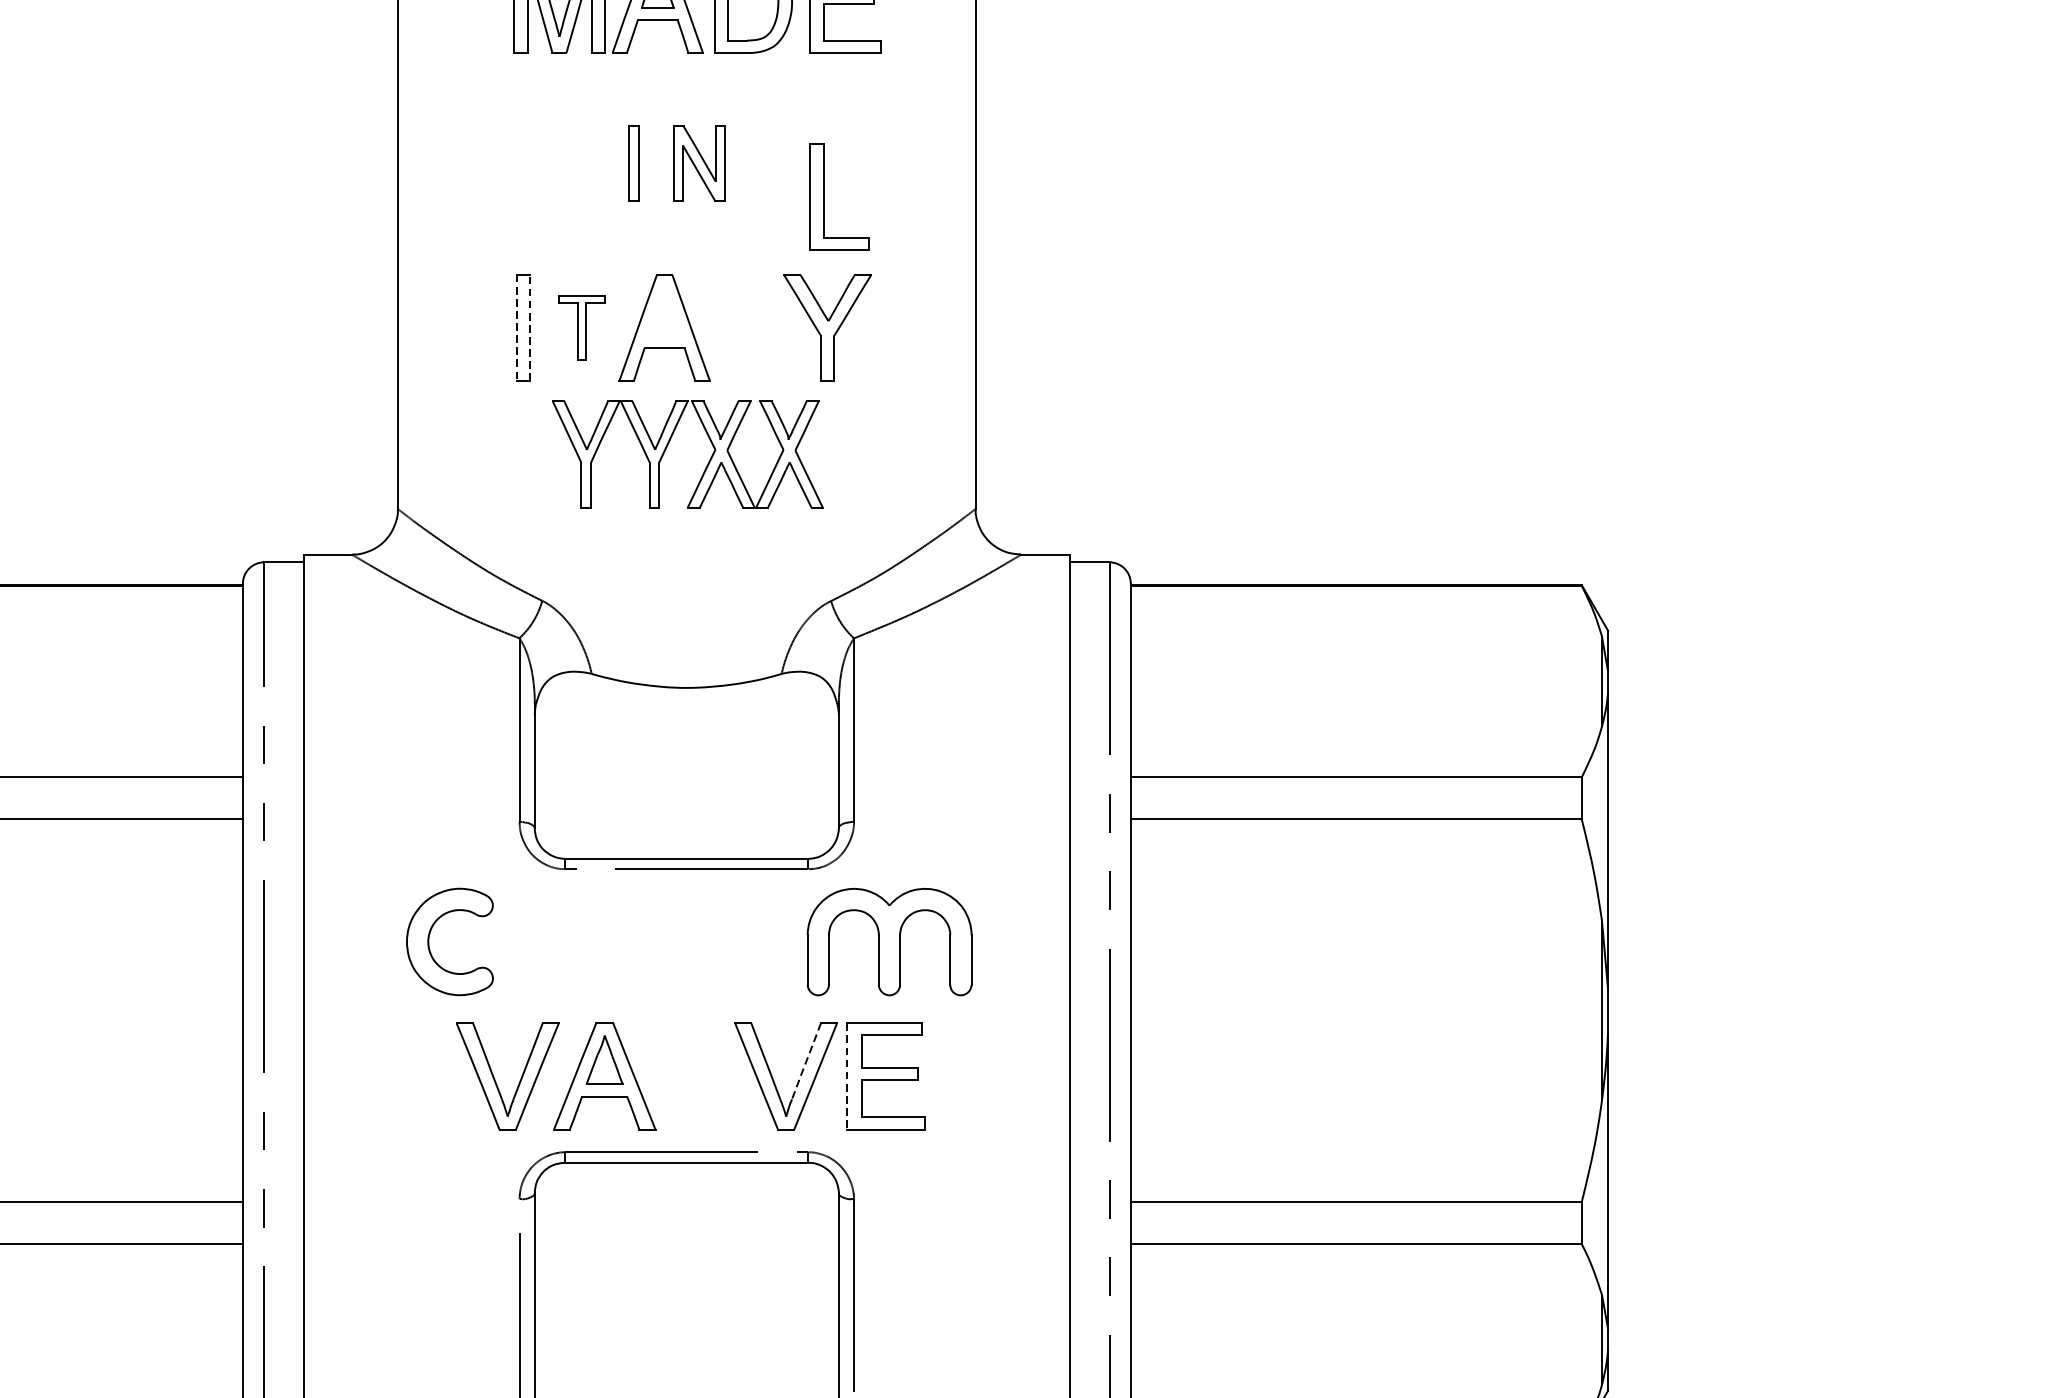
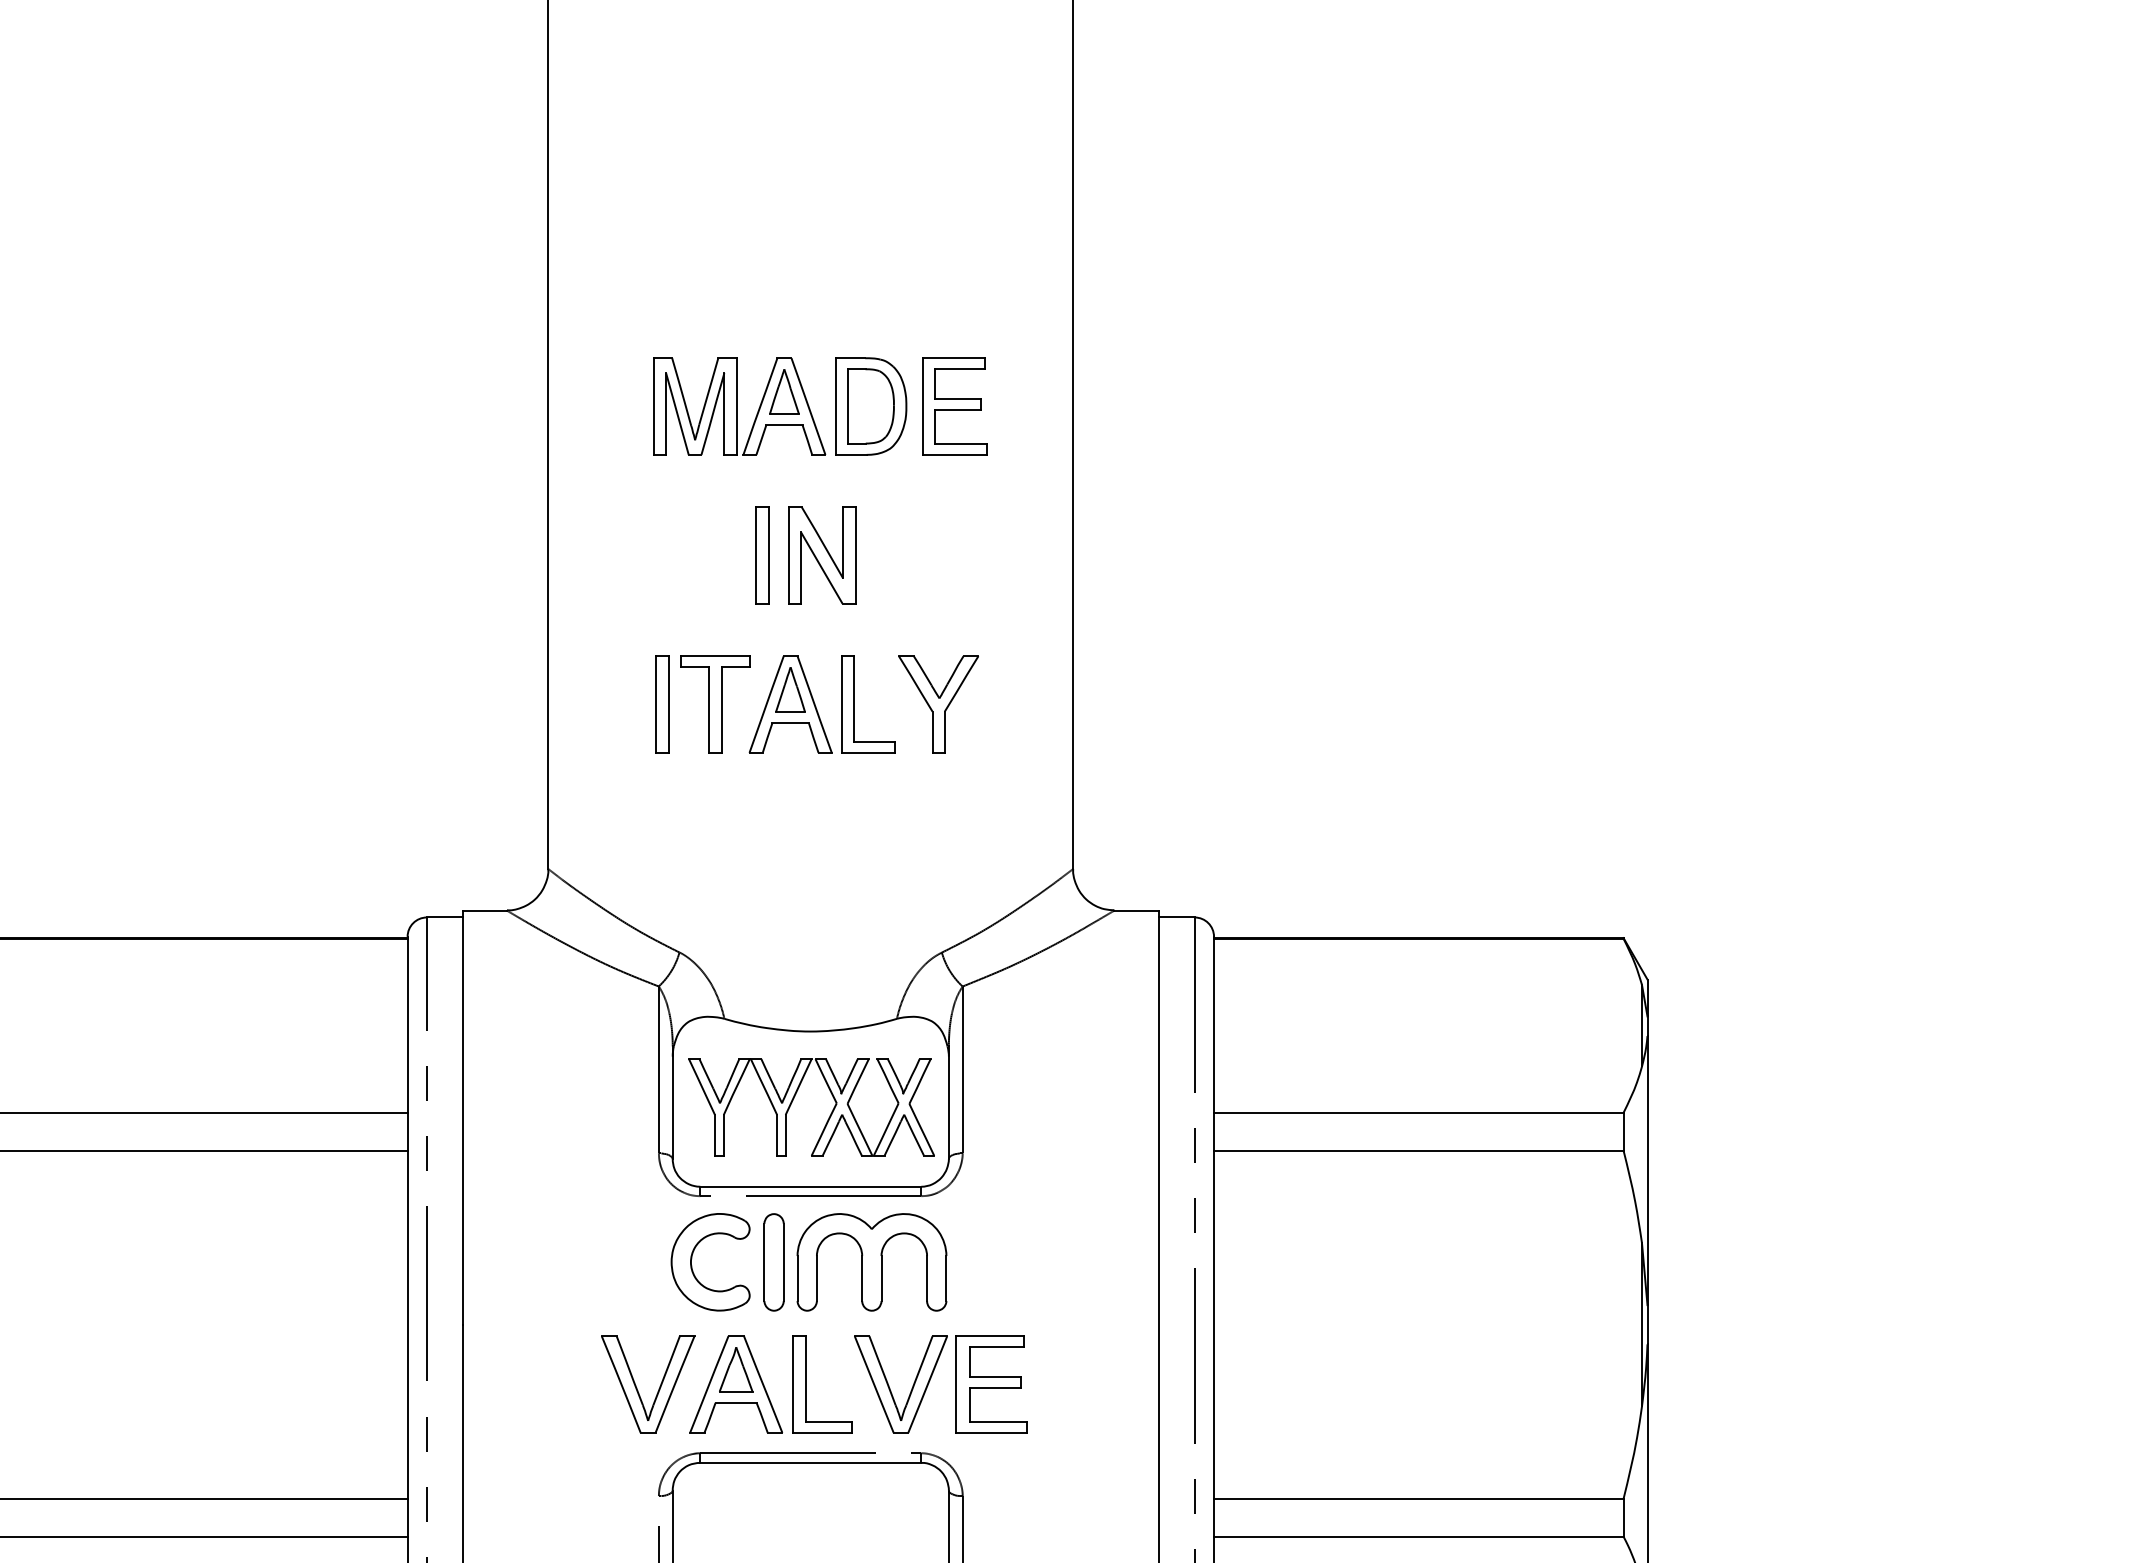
part: (633, 163) -> (762, 555), size x1.43
part: (699, 163) -> (822, 555), size x1.43
part: (824, 196) -> (854, 704), moved
part: (664, 311) -> (790, 689), added
line: (530, 327) -> (668, 704), dashed -> solid
part: (581, 327) -> (715, 704), size x1.67
line: (516, 328) -> (656, 705), dashed -> solid
part: (668, 444) -> (794, 1098), moved
part: (645, 942) -> (773, 1262), added
part: (889, 942) -> (871, 1262), moved
part: (429, 945) -> (692, 1265), moved
line: (806, 1062) -> (919, 1371), dashed -> solid
part: (682, 1076) -> (806, 1384), added
line: (847, 1076) -> (956, 1384), dashed -> solid

